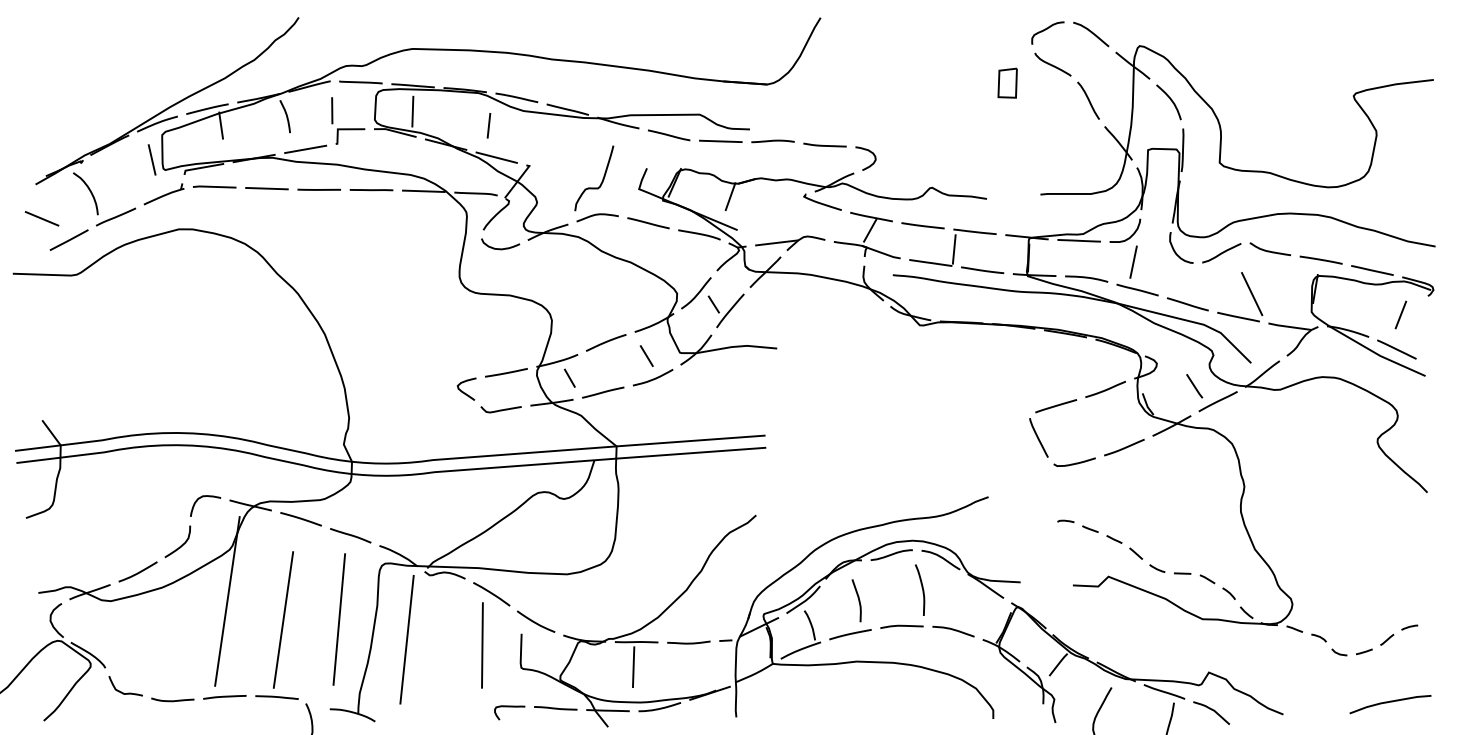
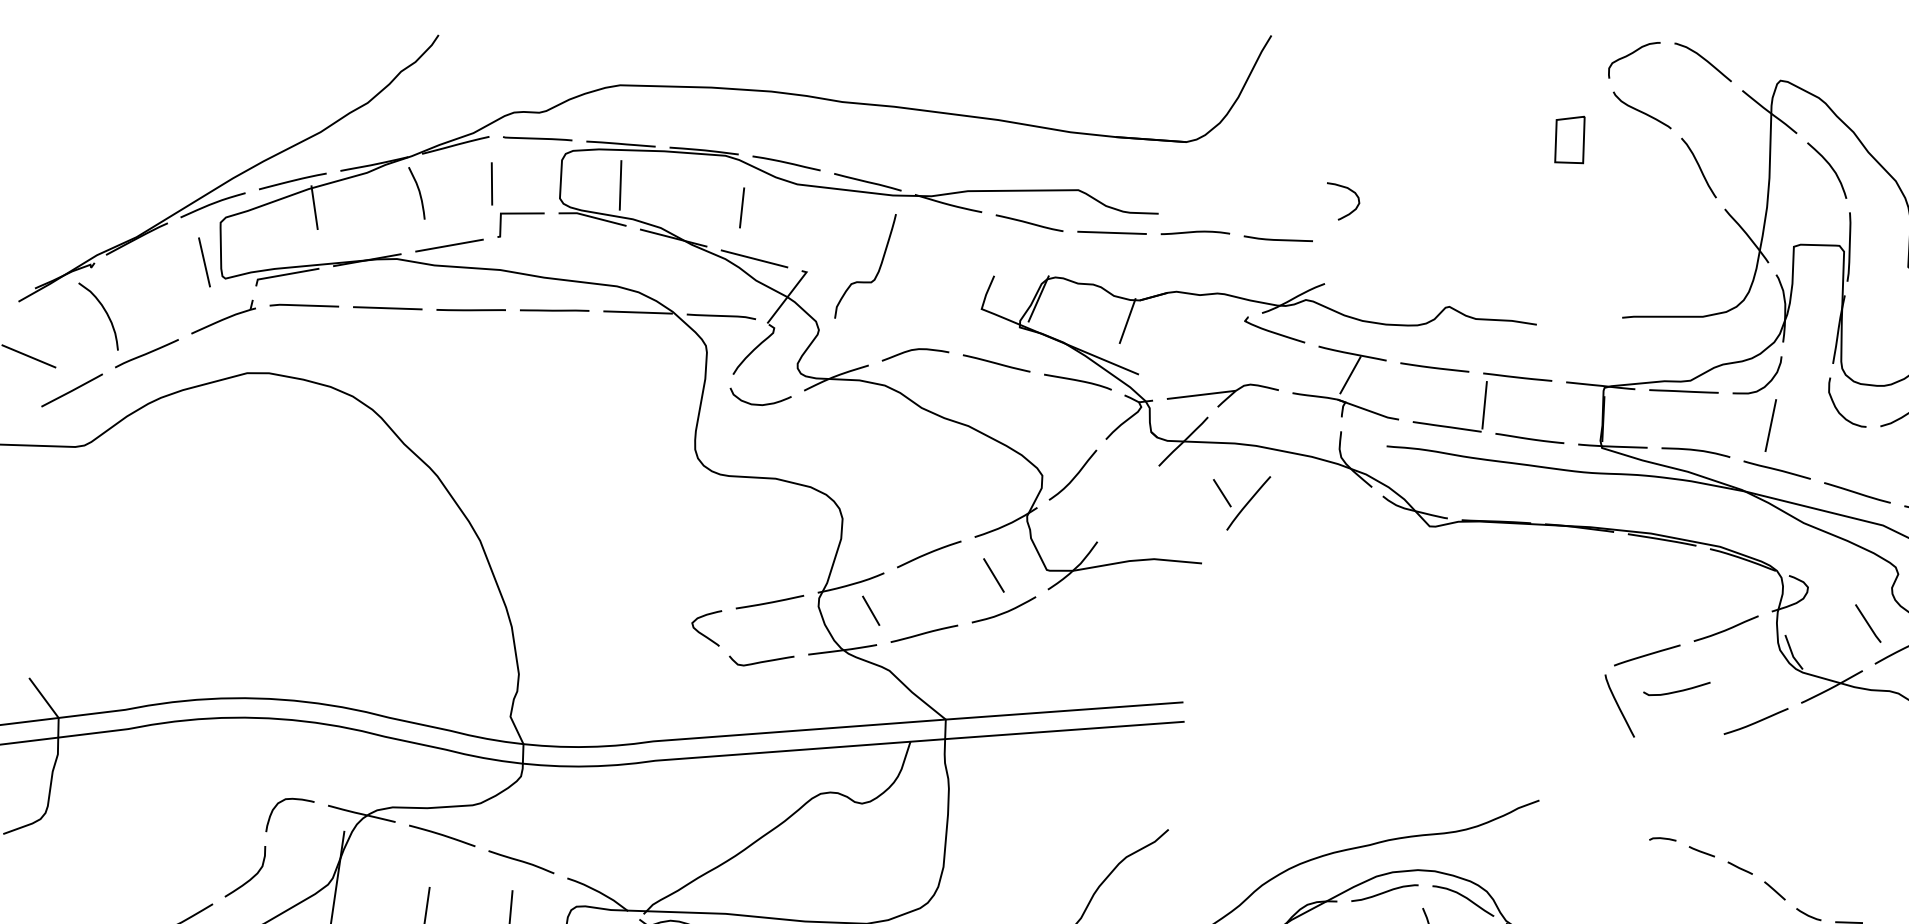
curve: (869, 152) -> (1349, 191), moved
curve: (601, 181) -> (876, 271), moved
part: (725, 310) -> (1240, 502), moved
curve: (1075, 462) -> (1678, 689), moved

